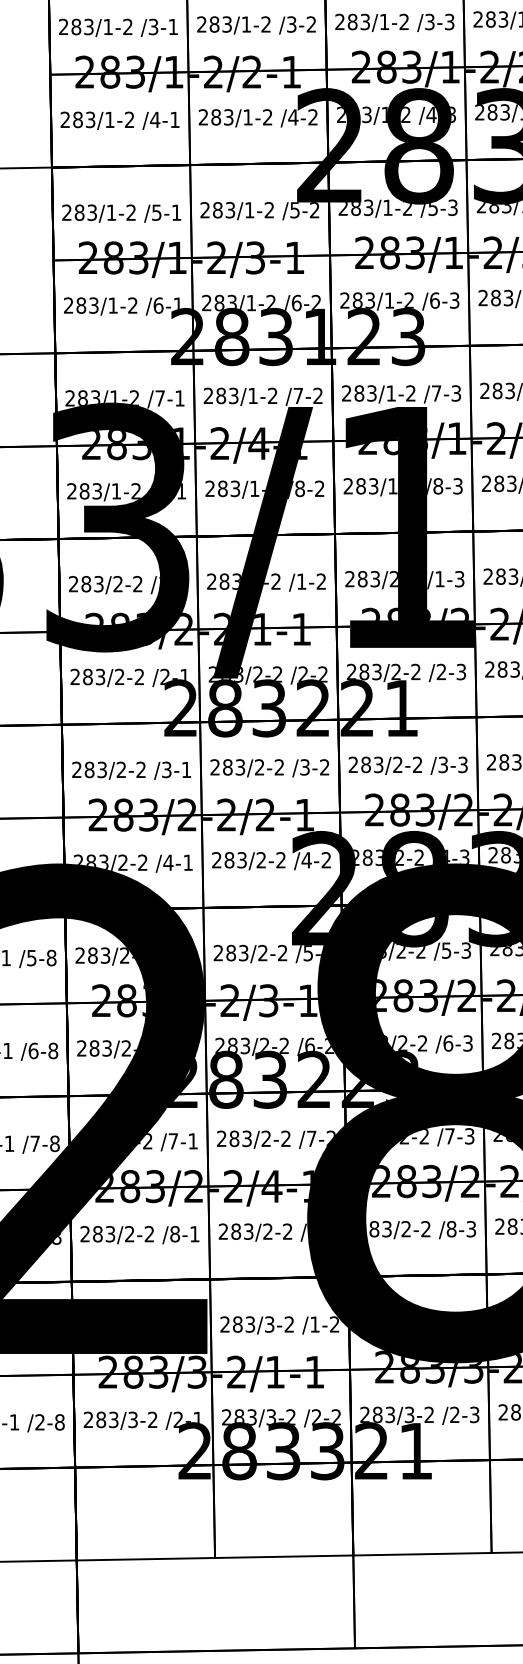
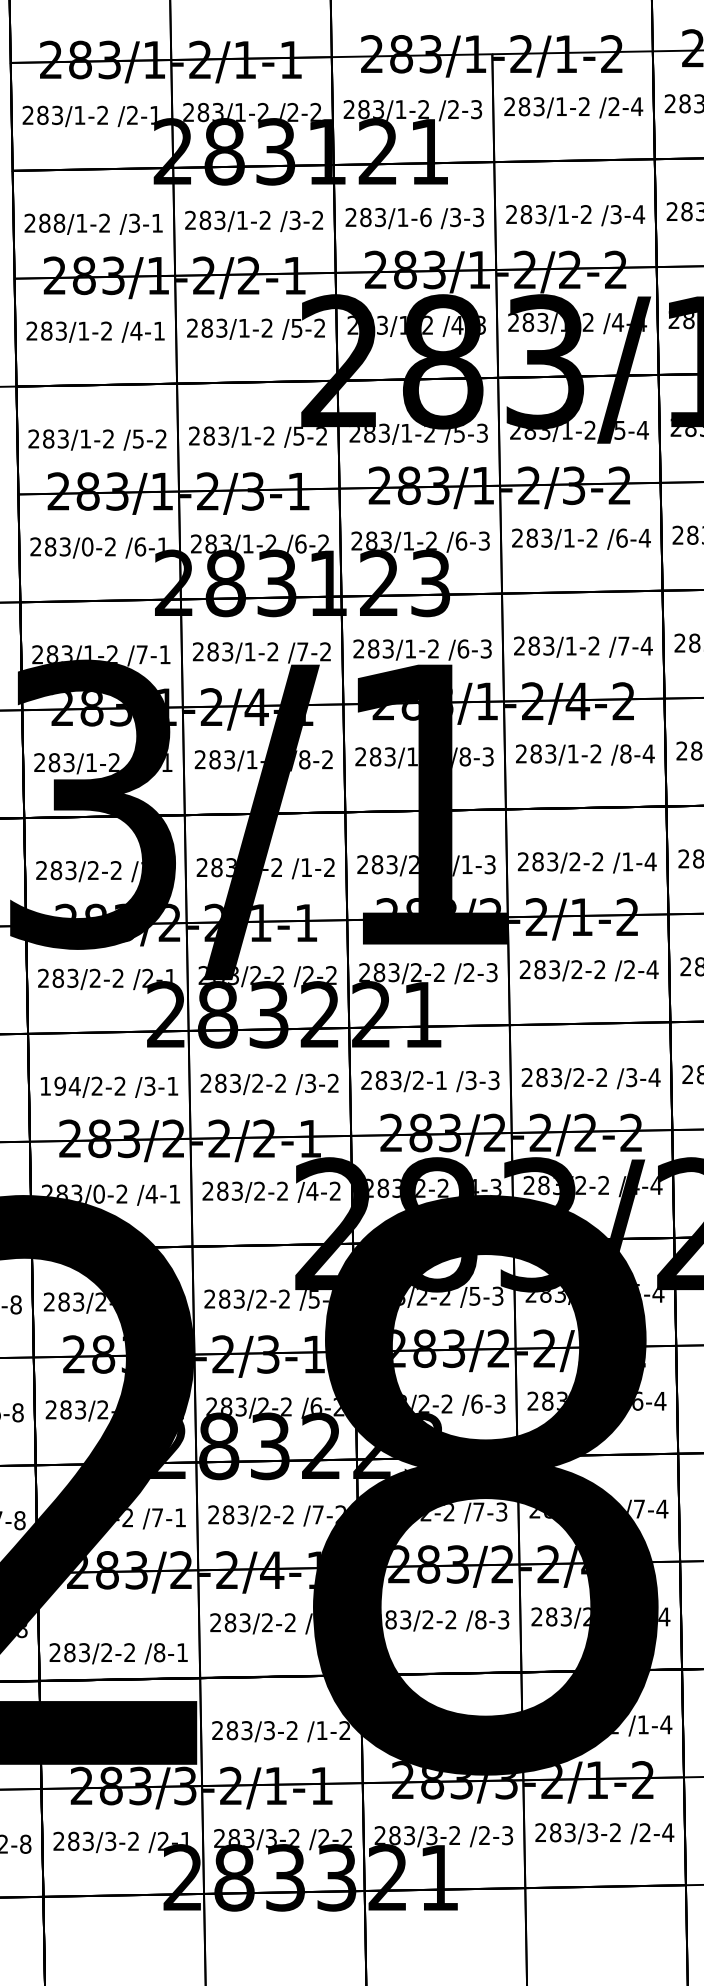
text: (404, 22) -> (425, 217), 283/1-2 -> 283/1-6
text: (88, 26) -> (59, 222), 283/1-2 -> 288/1-2
text: (292, 117) -> (296, 328), /4-2 -> /5-2
text: (175, 212) -> (160, 438), /5-1 -> /5-2
text: (113, 305) -> (87, 546), 283/1-2 -> 283/0-2
text: (436, 393) -> (463, 648), /7-3 -> /6-3
text: (416, 764) -> (440, 1079), 283/2-2 -> 283/2-1
text: (89, 769) -> (60, 1085), 283/2-2 -> 194/2-2
text: (122, 862) -> (98, 1193), 283/2-2 -> 283/0-2
text: (139, 1234) -> (118, 1653), moved

